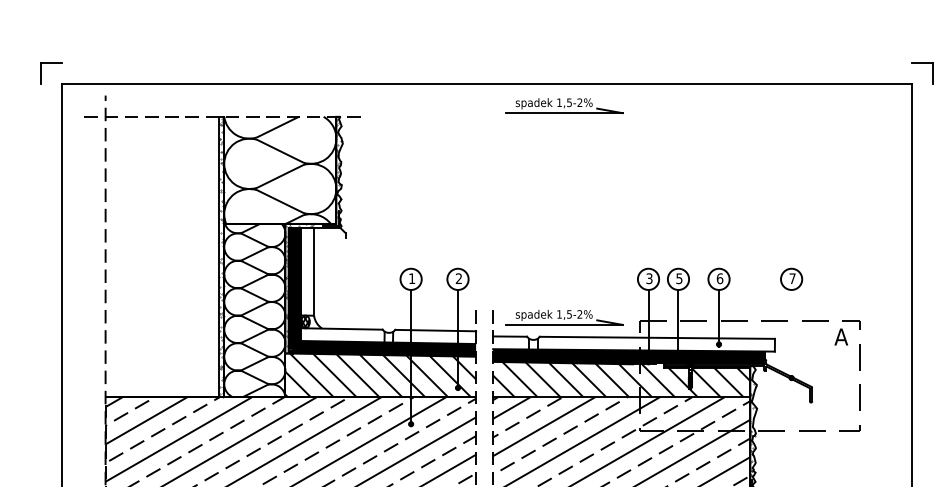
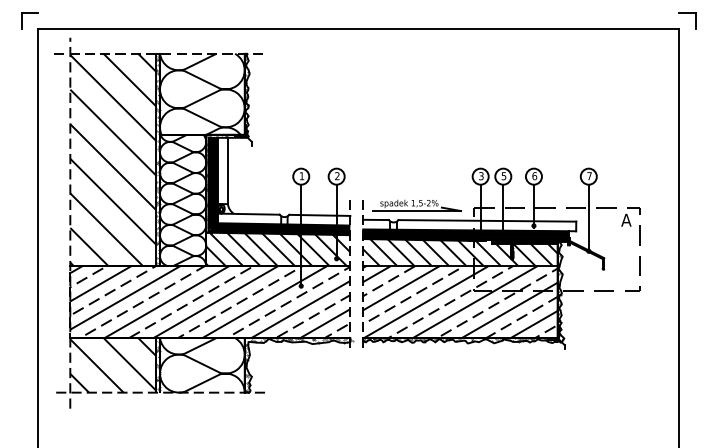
part: (563, 105) -> (416, 45), removed
hatch: (162, 256) -> (113, 159), added
line: (791, 332) -> (588, 216), added

